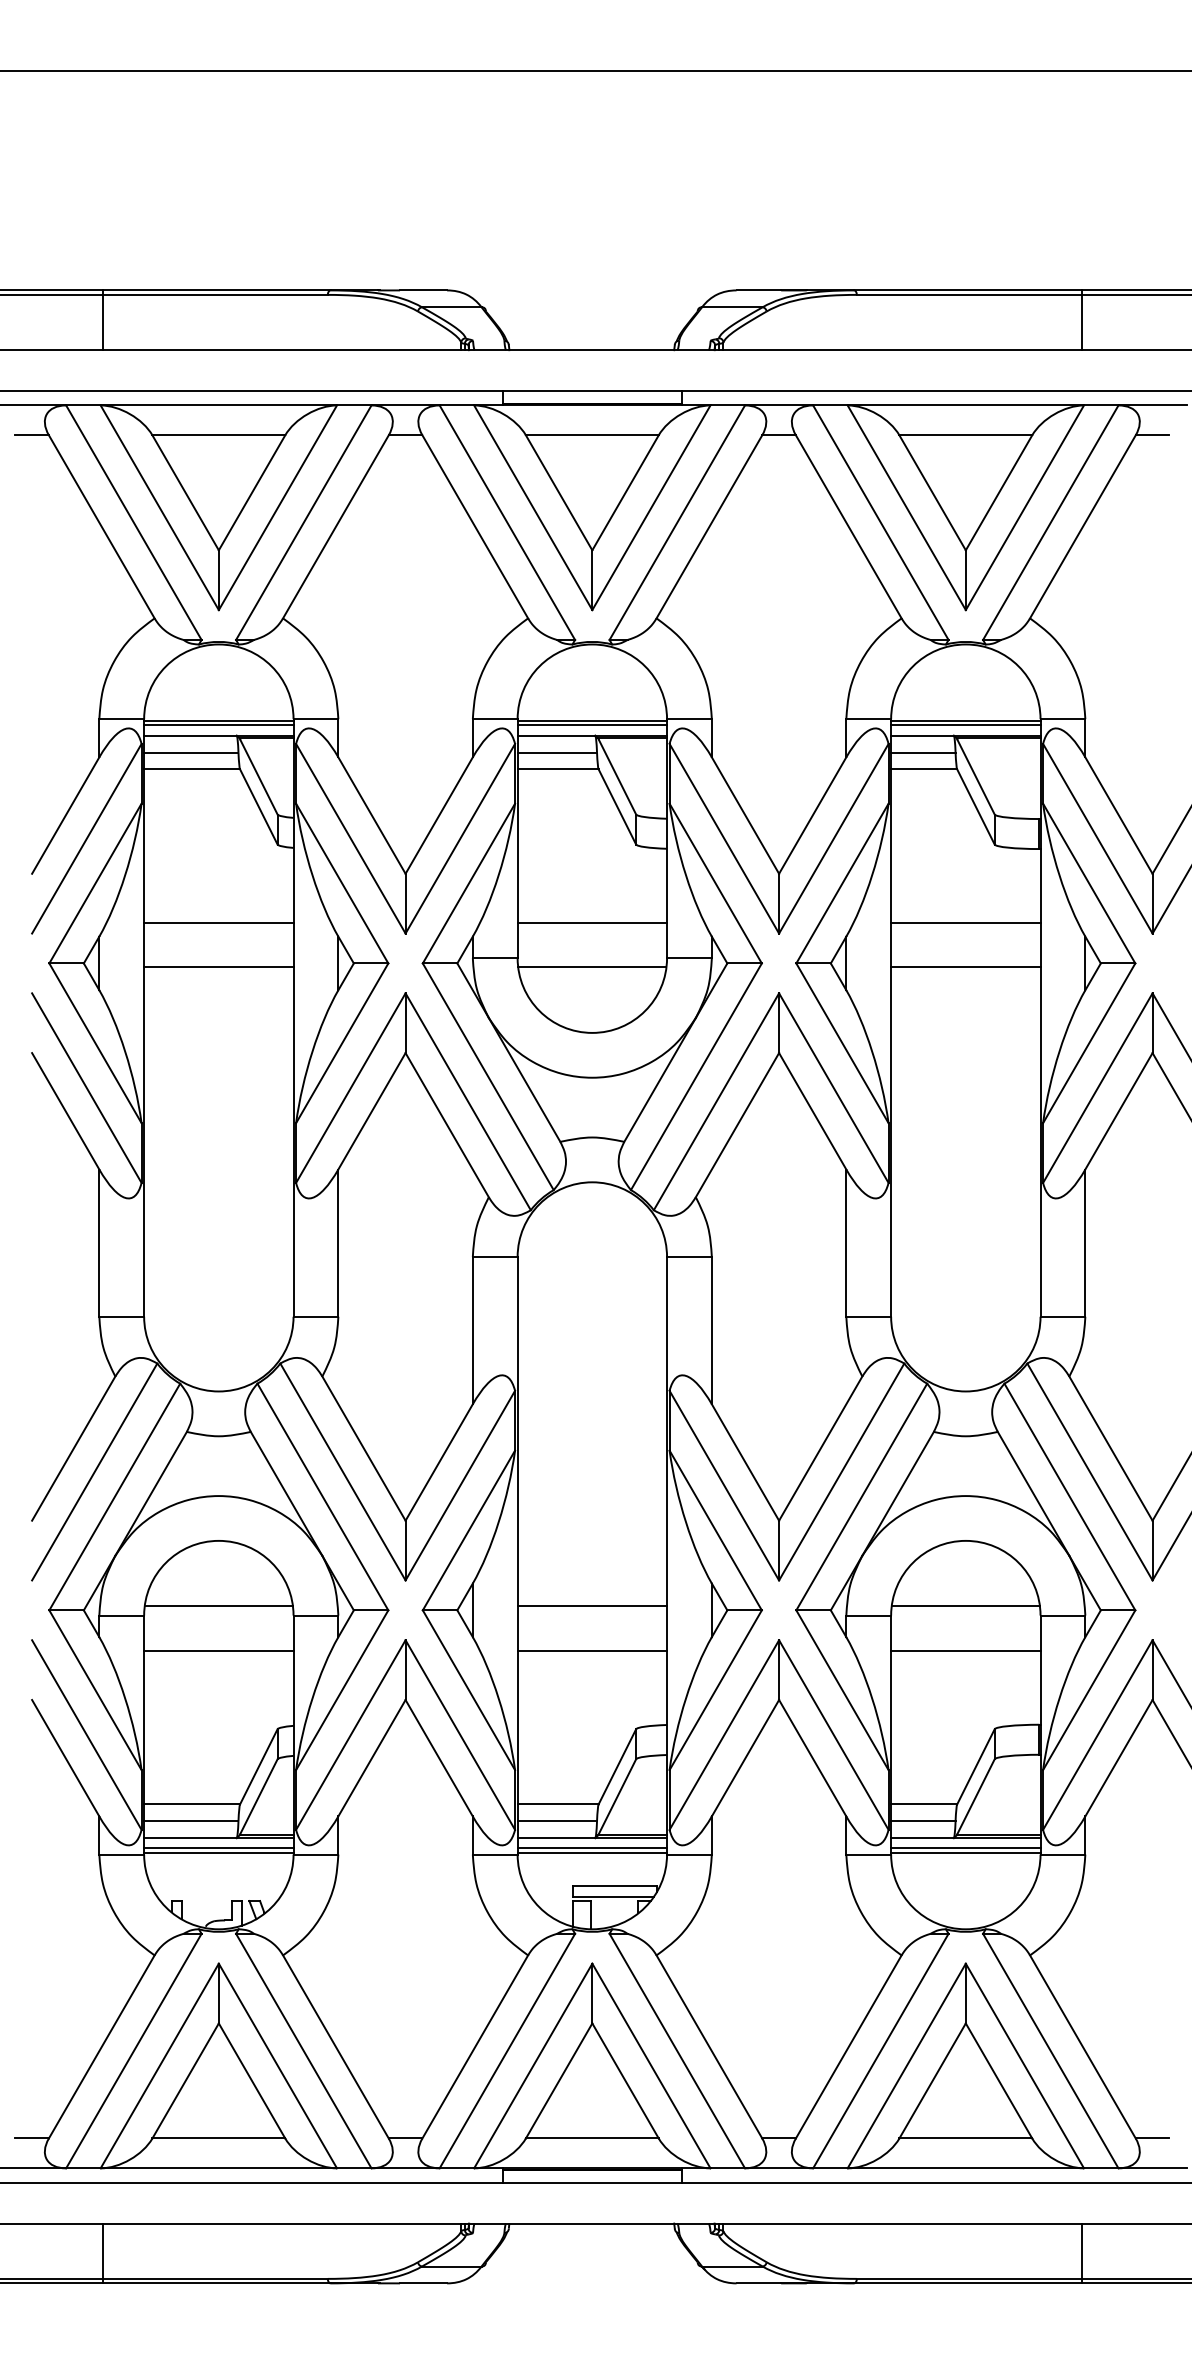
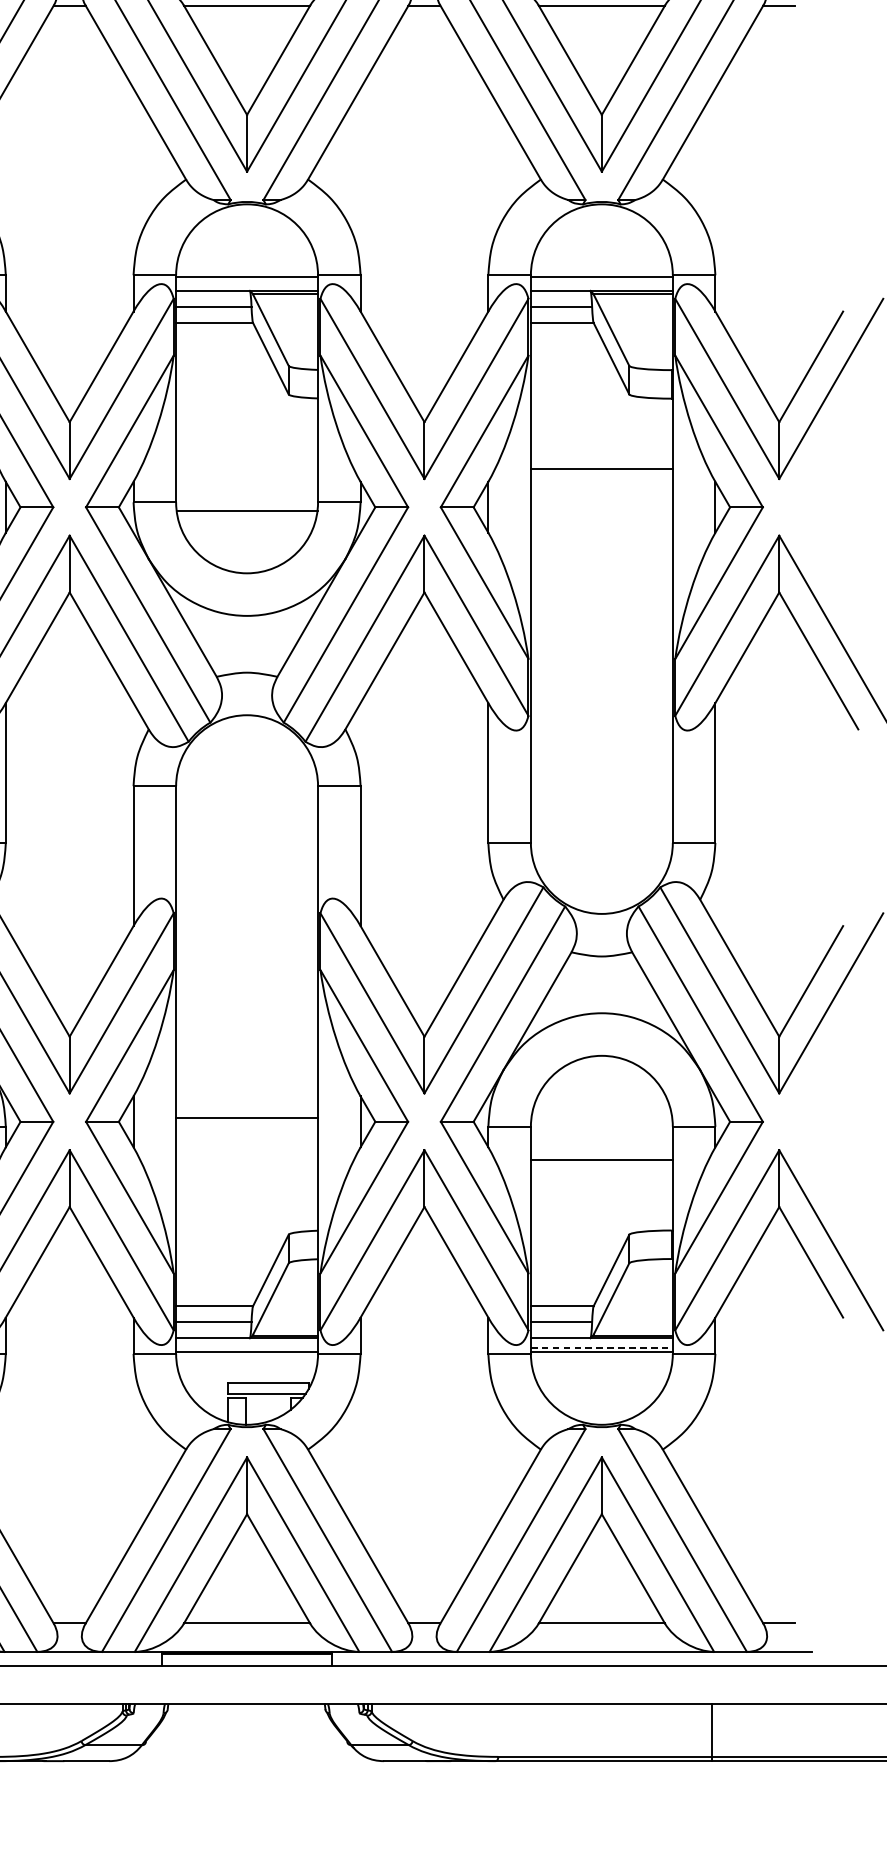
line: (592, 725) -> (247, 281), removed
line: (965, 725) -> (601, 281), removed
line: (592, 922) -> (247, 468), removed
line: (965, 967) -> (601, 511), removed
line: (965, 1606) -> (601, 1118), removed
line: (592, 1650) -> (247, 1159), removed
line: (592, 1848) -> (247, 1348), removed
line: (965, 1848) -> (601, 1348), solid -> dashed

